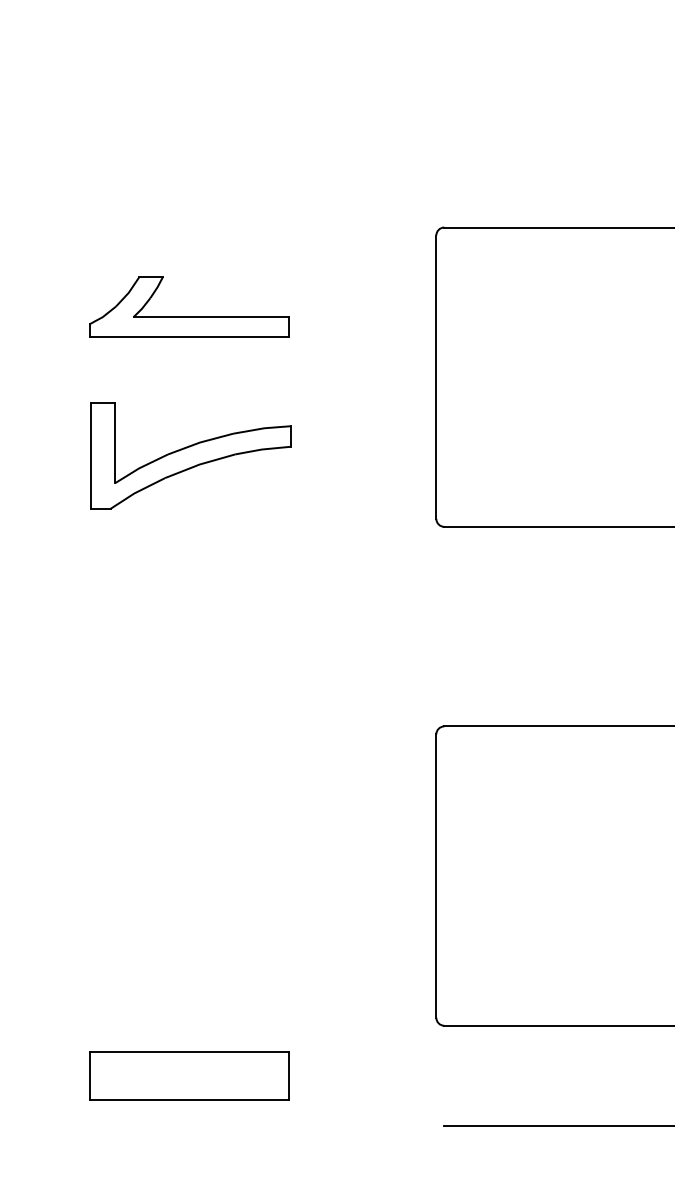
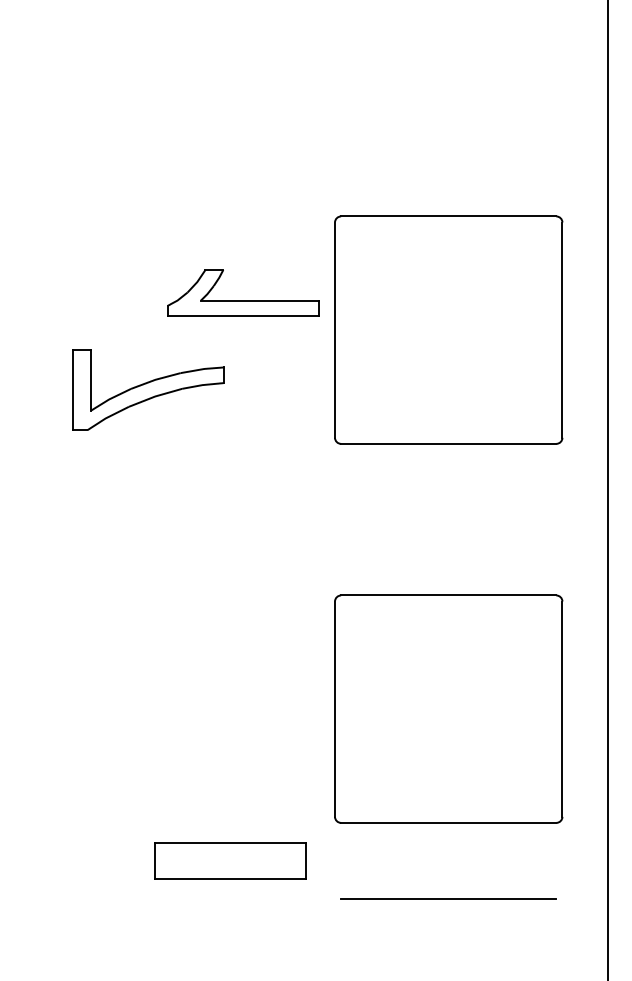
part: (189, 317) -> (243, 300), moved
part: (189, 1075) -> (230, 860), moved

